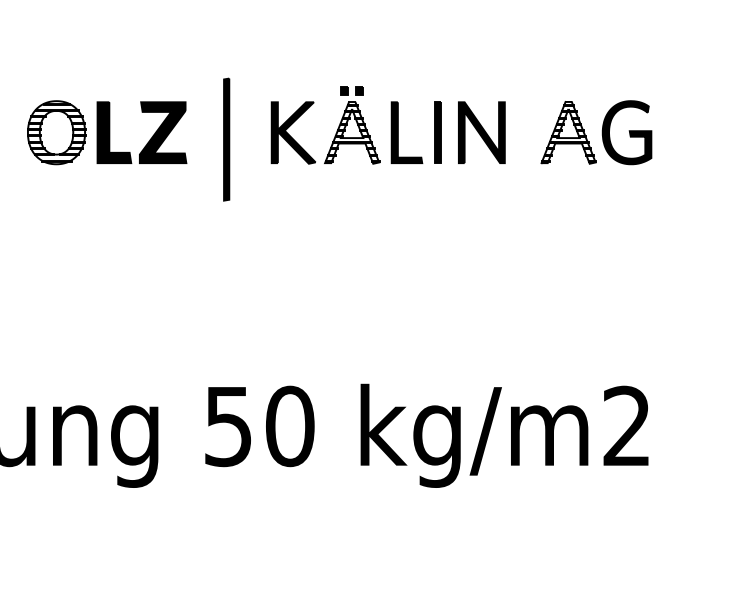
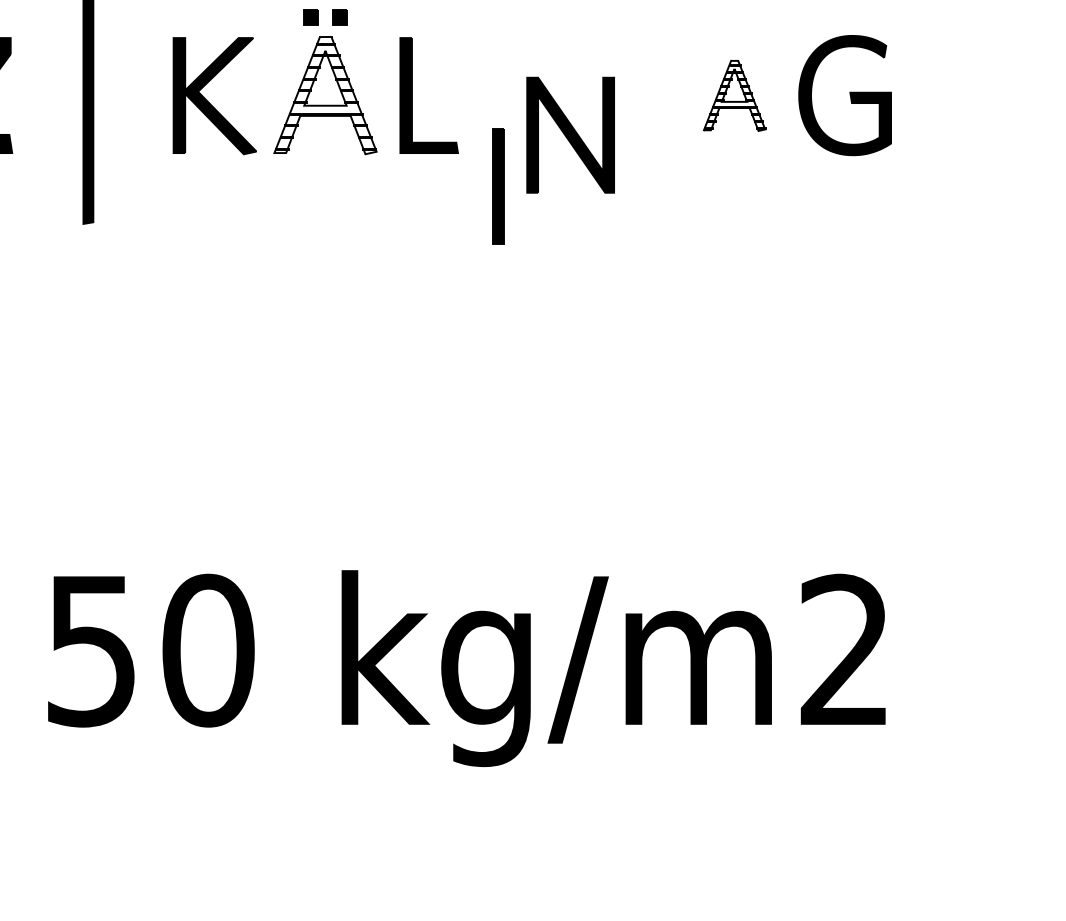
part: (437, 132) -> (498, 185), moved
part: (481, 132) -> (570, 134), moved
part: (568, 132) -> (734, 95), size x0.6

